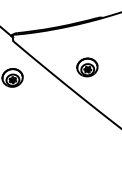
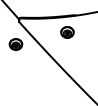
part: (87, 67) -> (67, 32), moved

